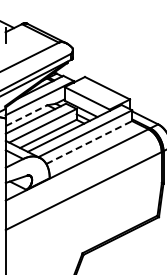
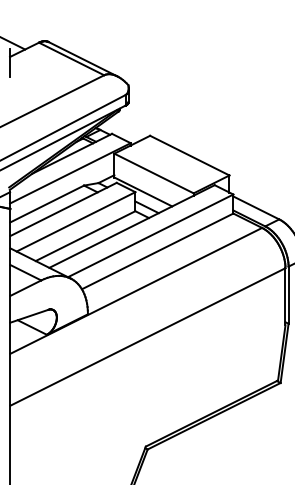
line: (27, 115) -> (48, 203), dashed -> solid
line: (89, 142) -> (158, 251), dashed -> solid

